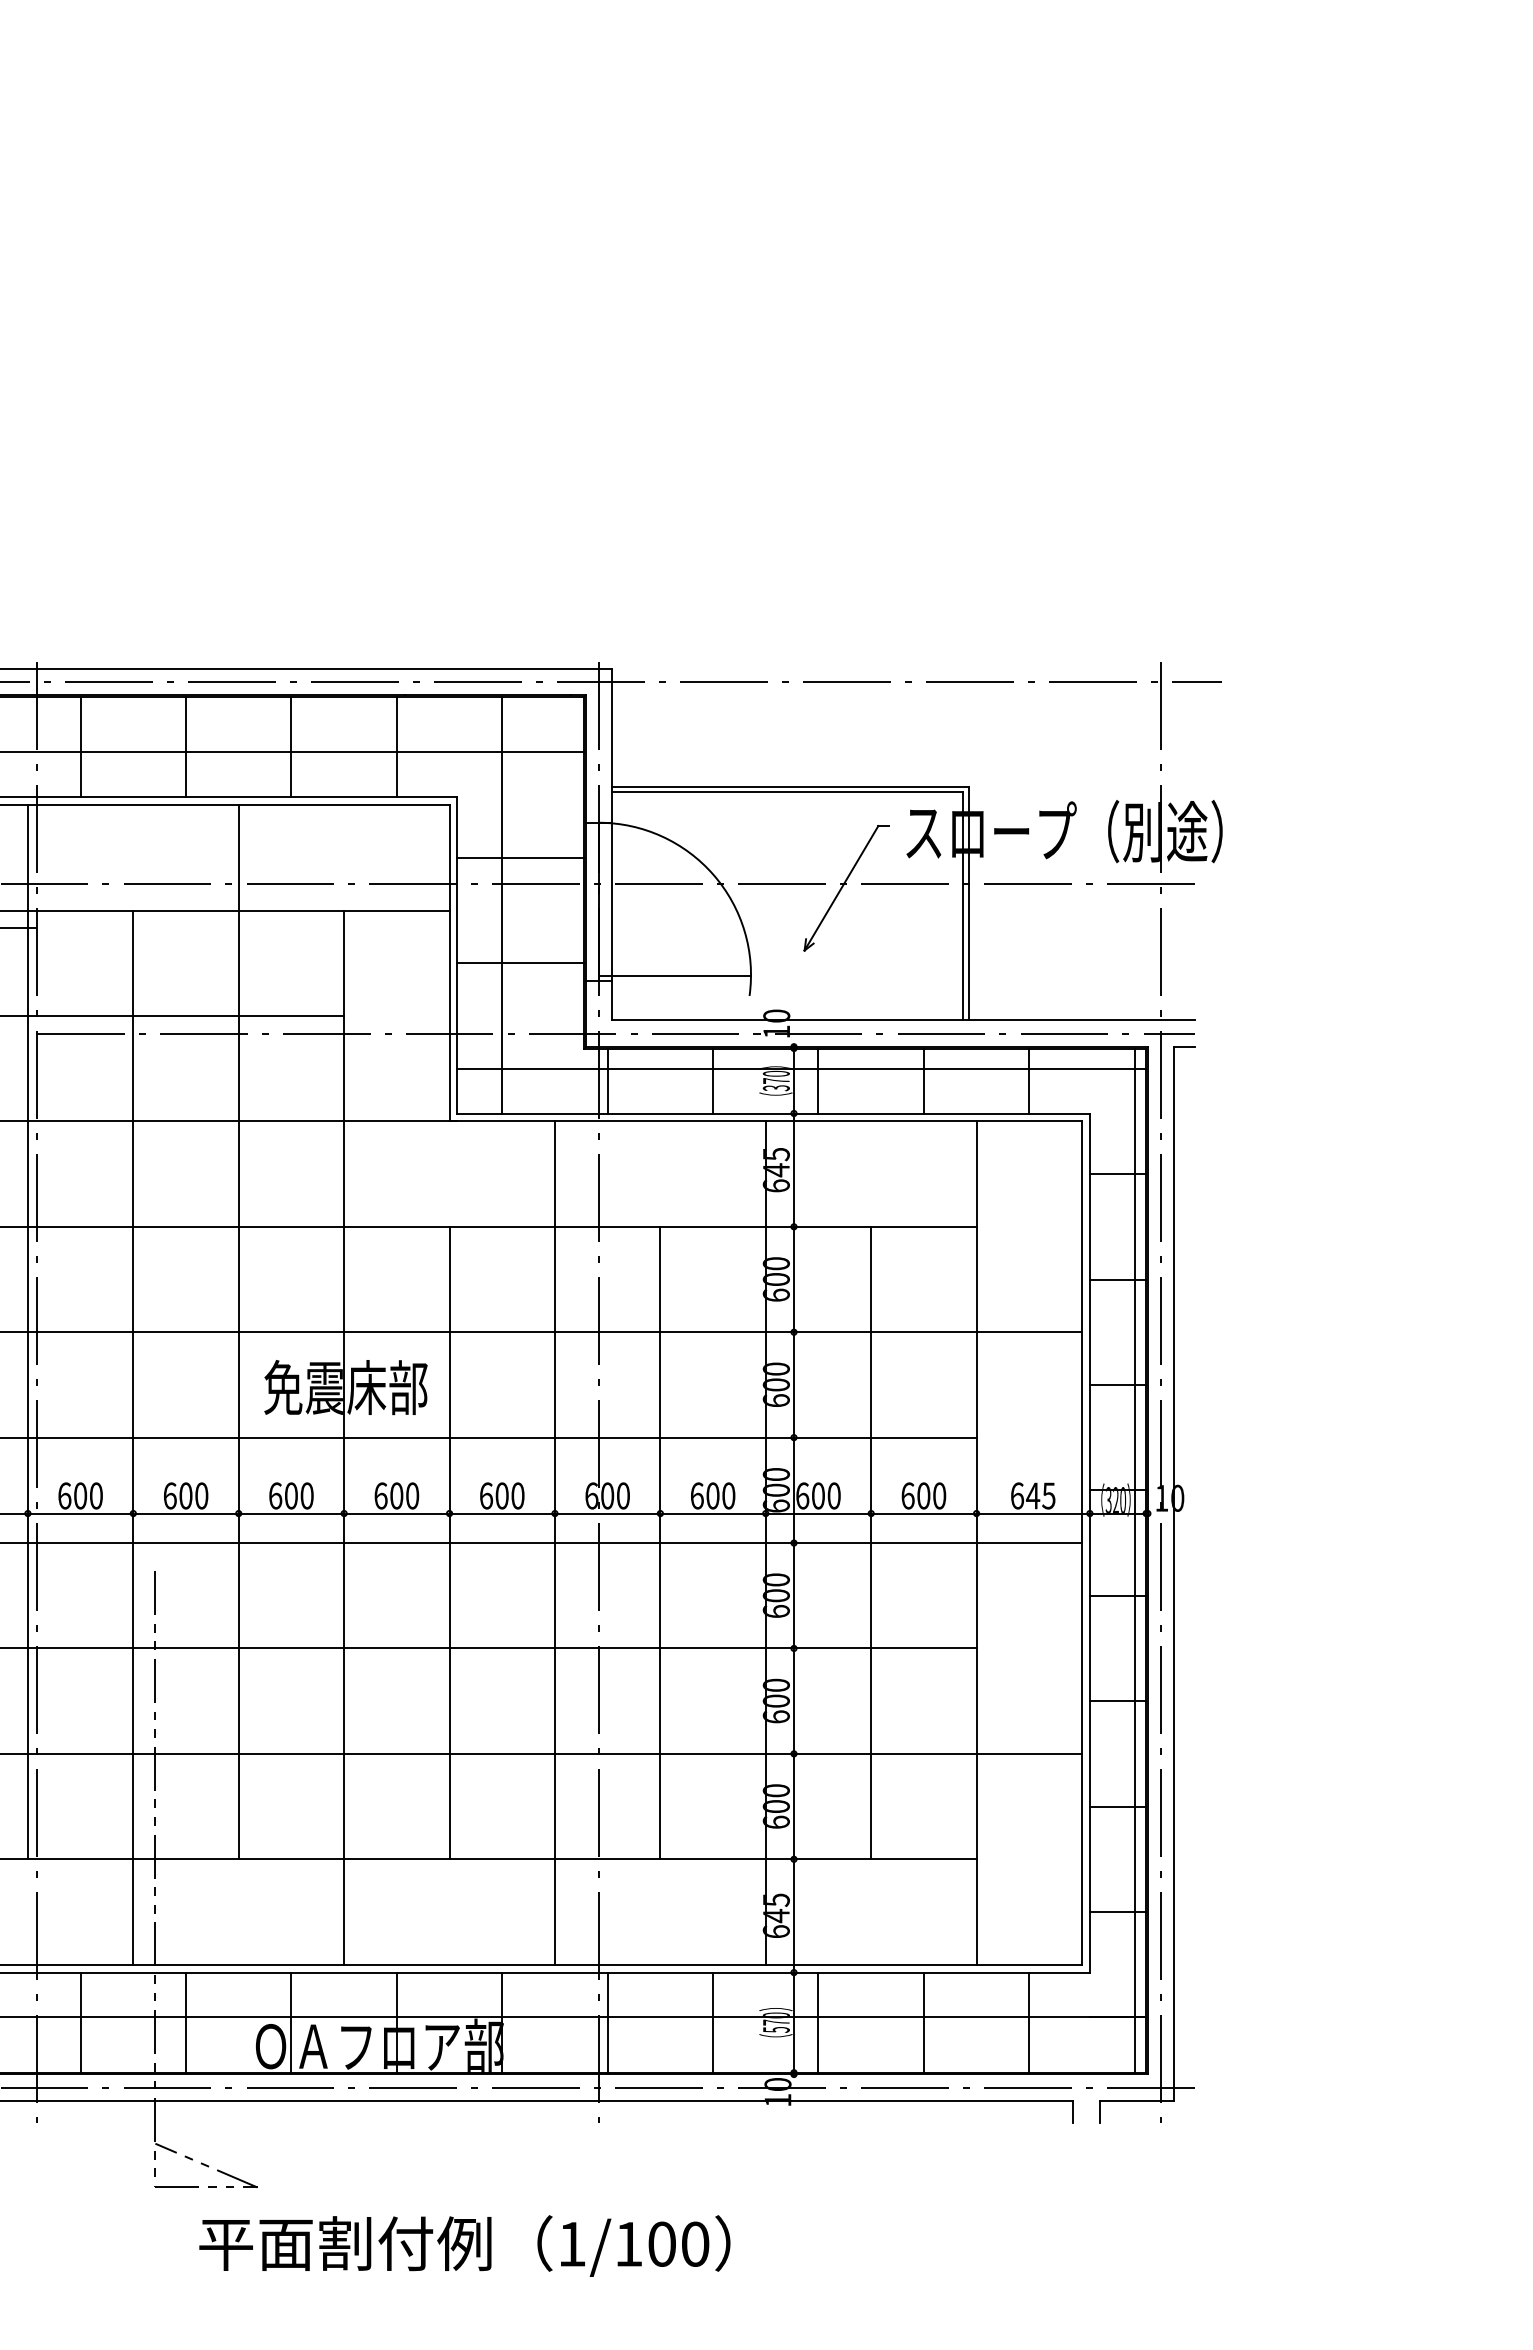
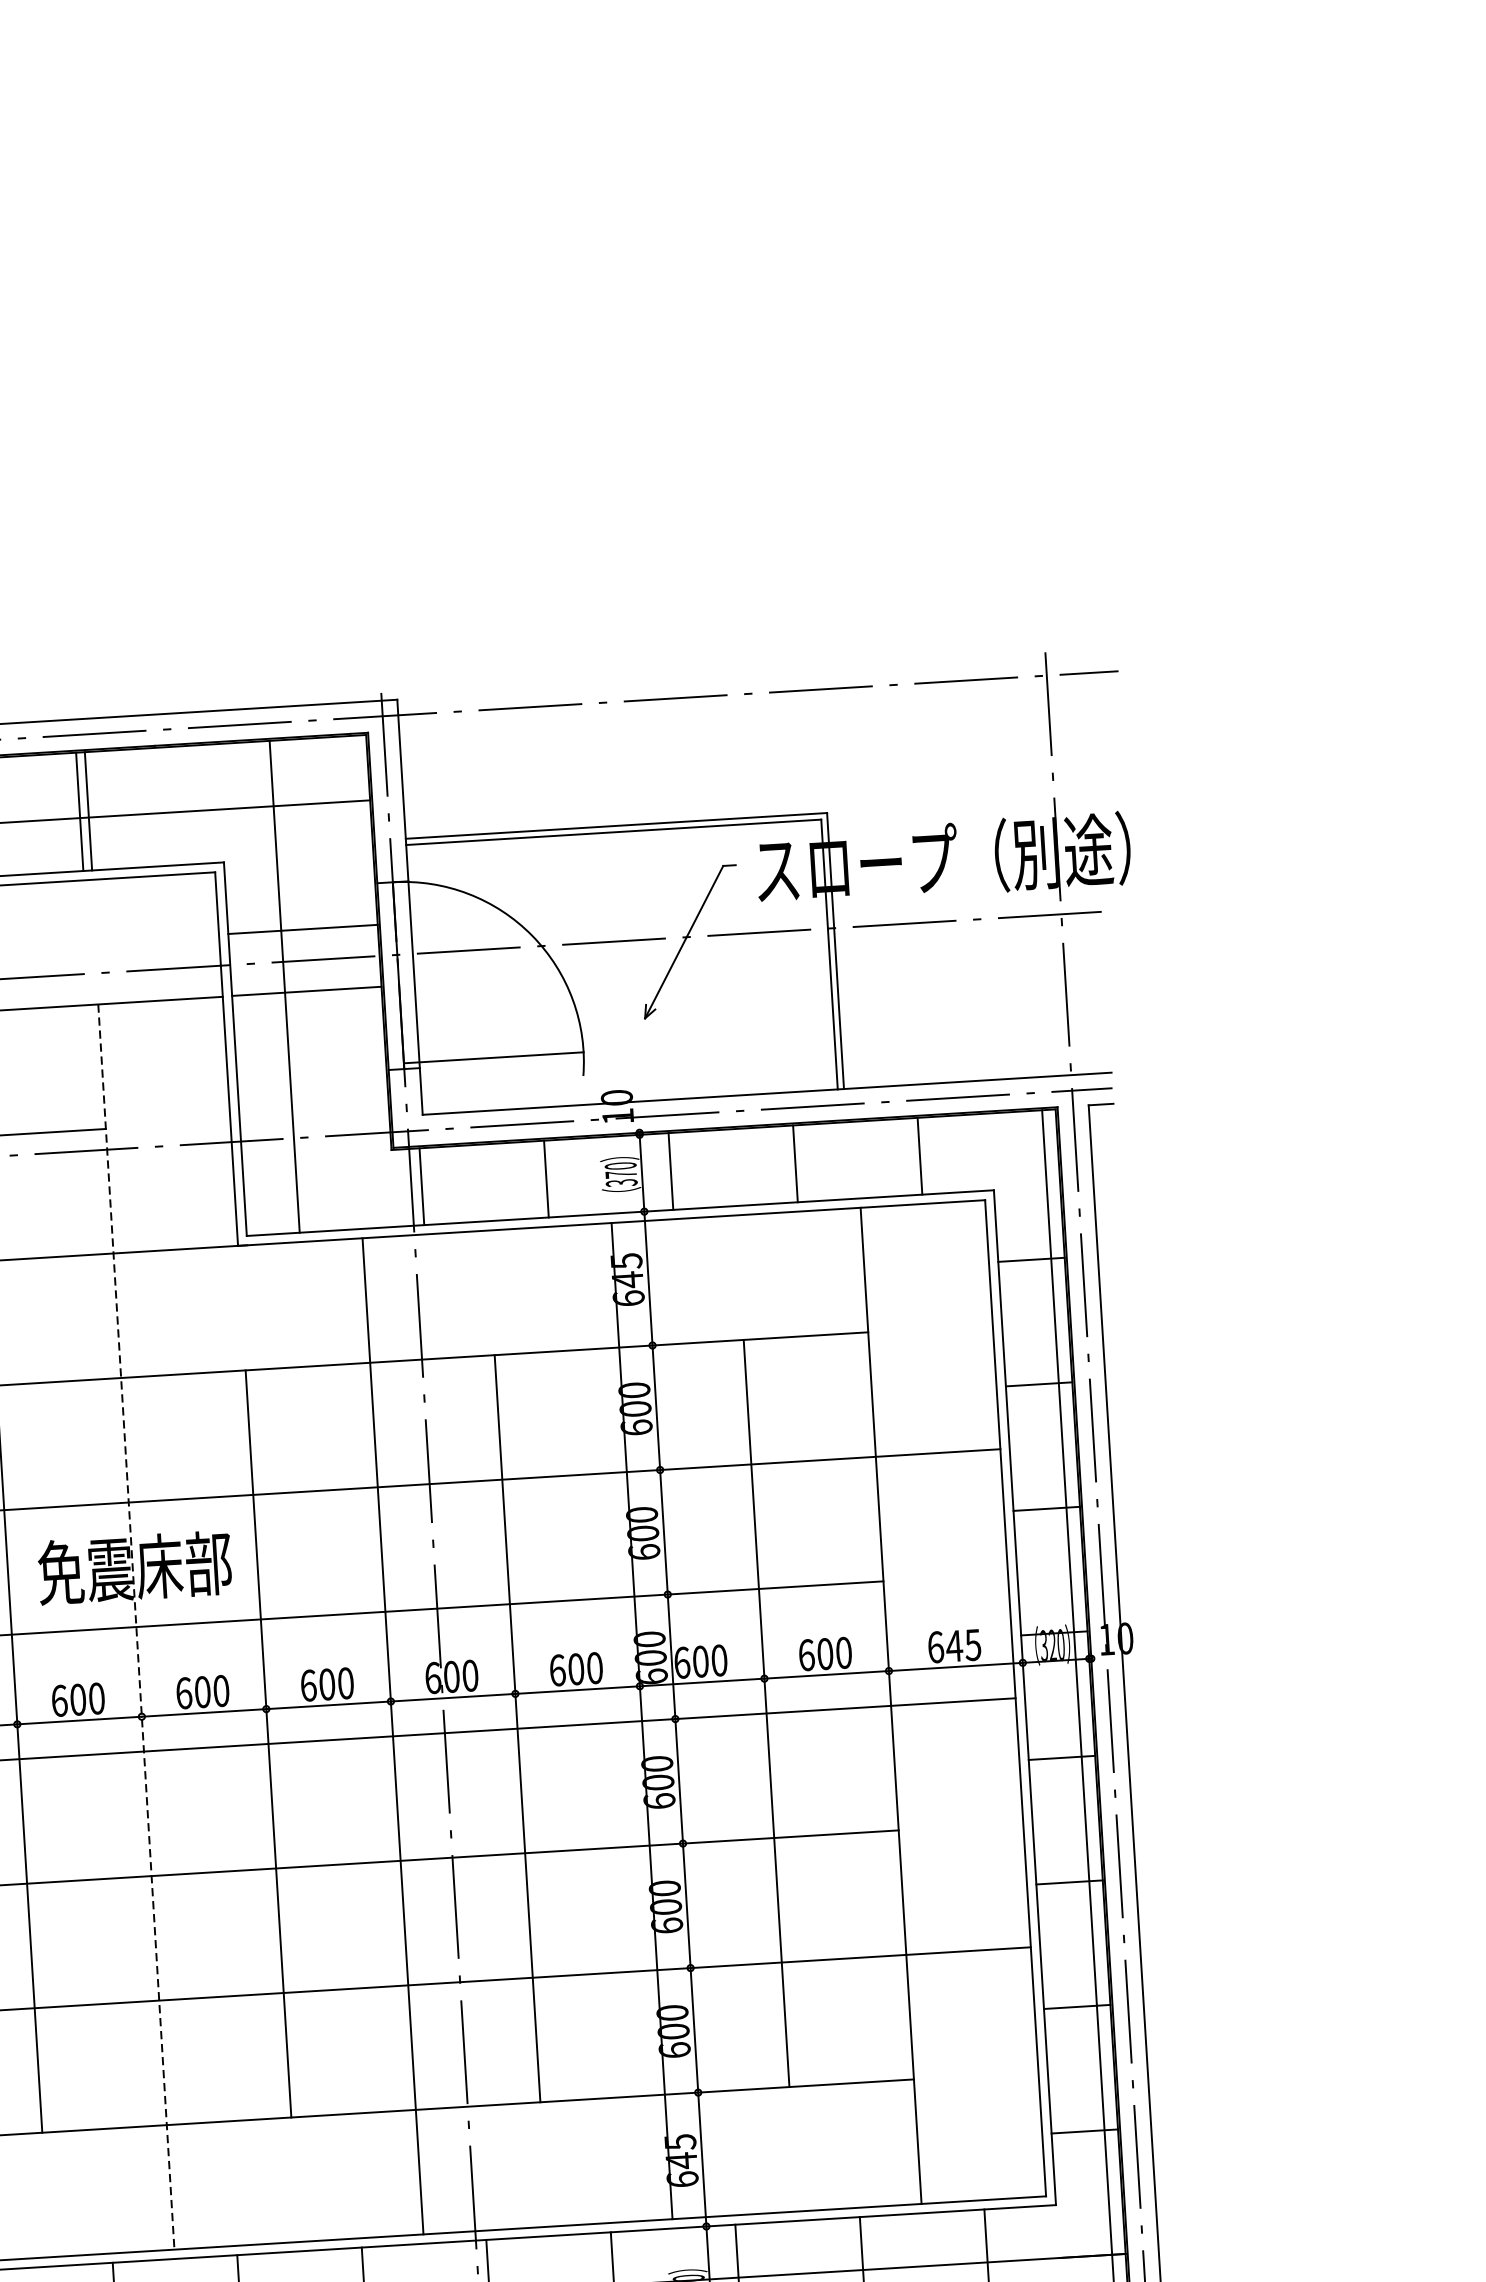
line: (291, 747) -> (79, 812), moved
line: (396, 747) -> (88, 811), moved
line: (520, 963) -> (306, 991), moved
line: (801, 1068) -> (649, 1157), removed
line: (344, 1438) -> (136, 1628), solid -> dashed

